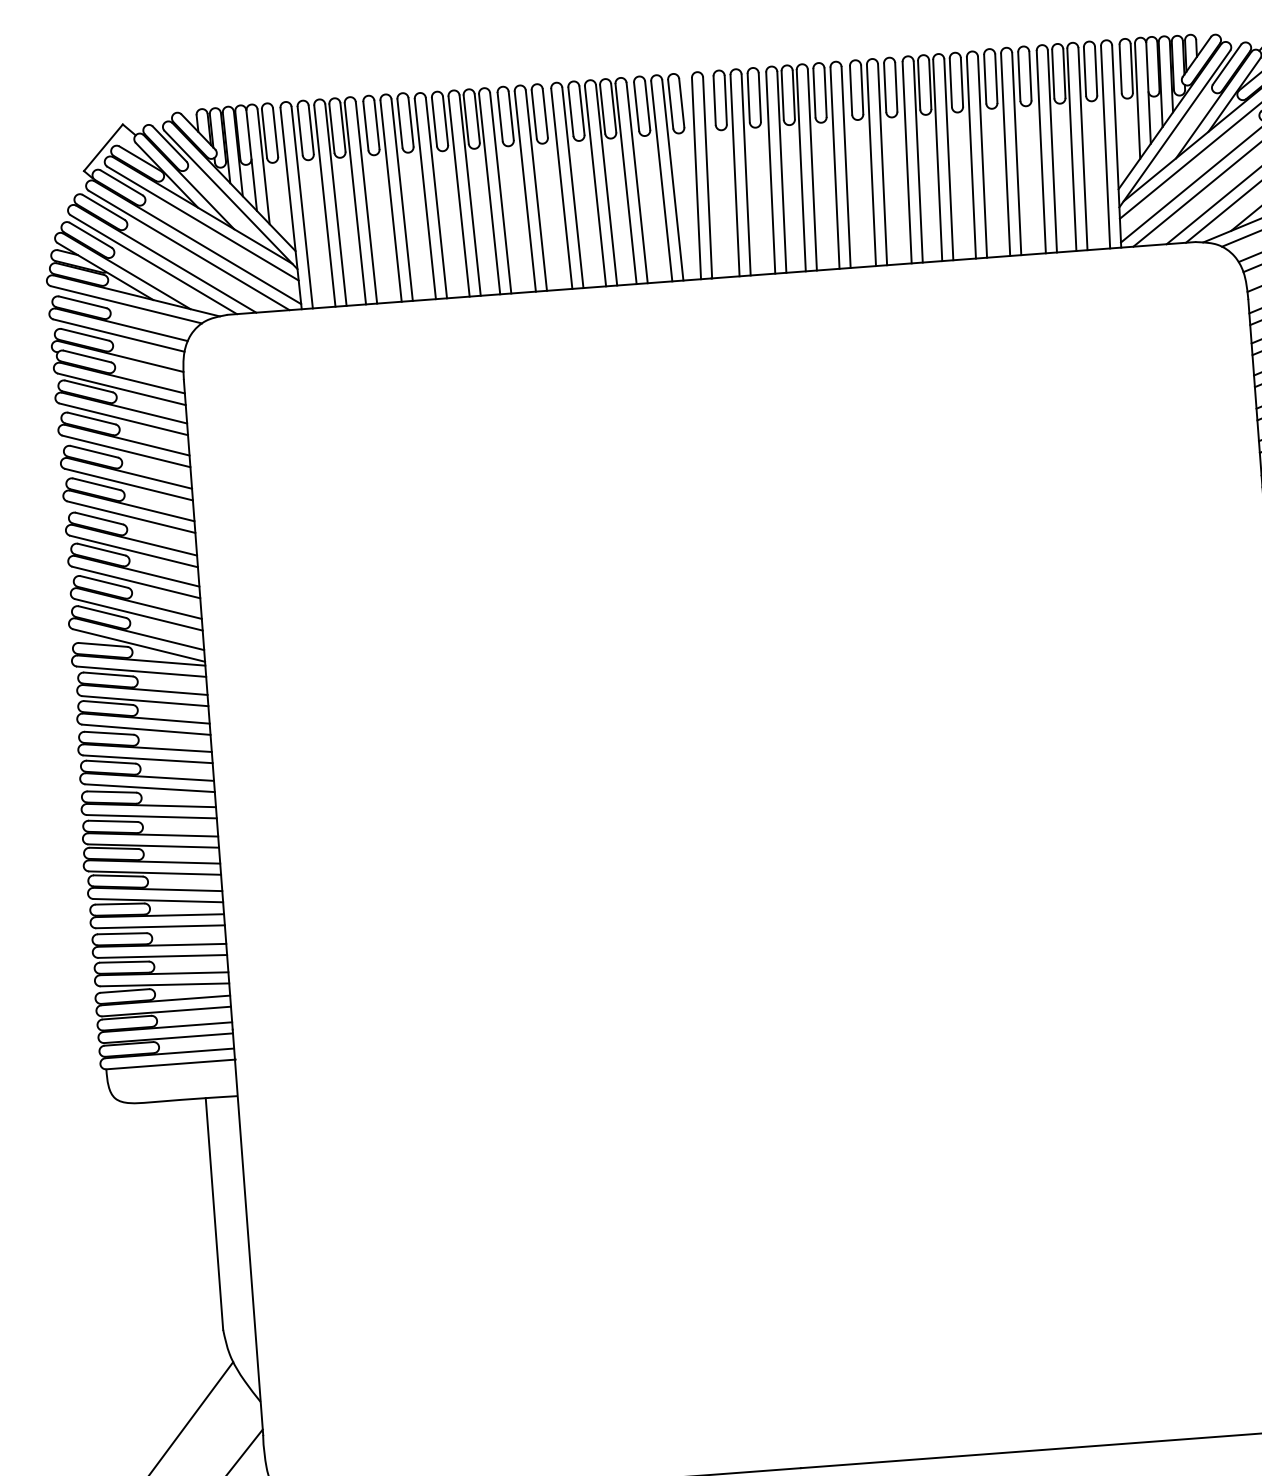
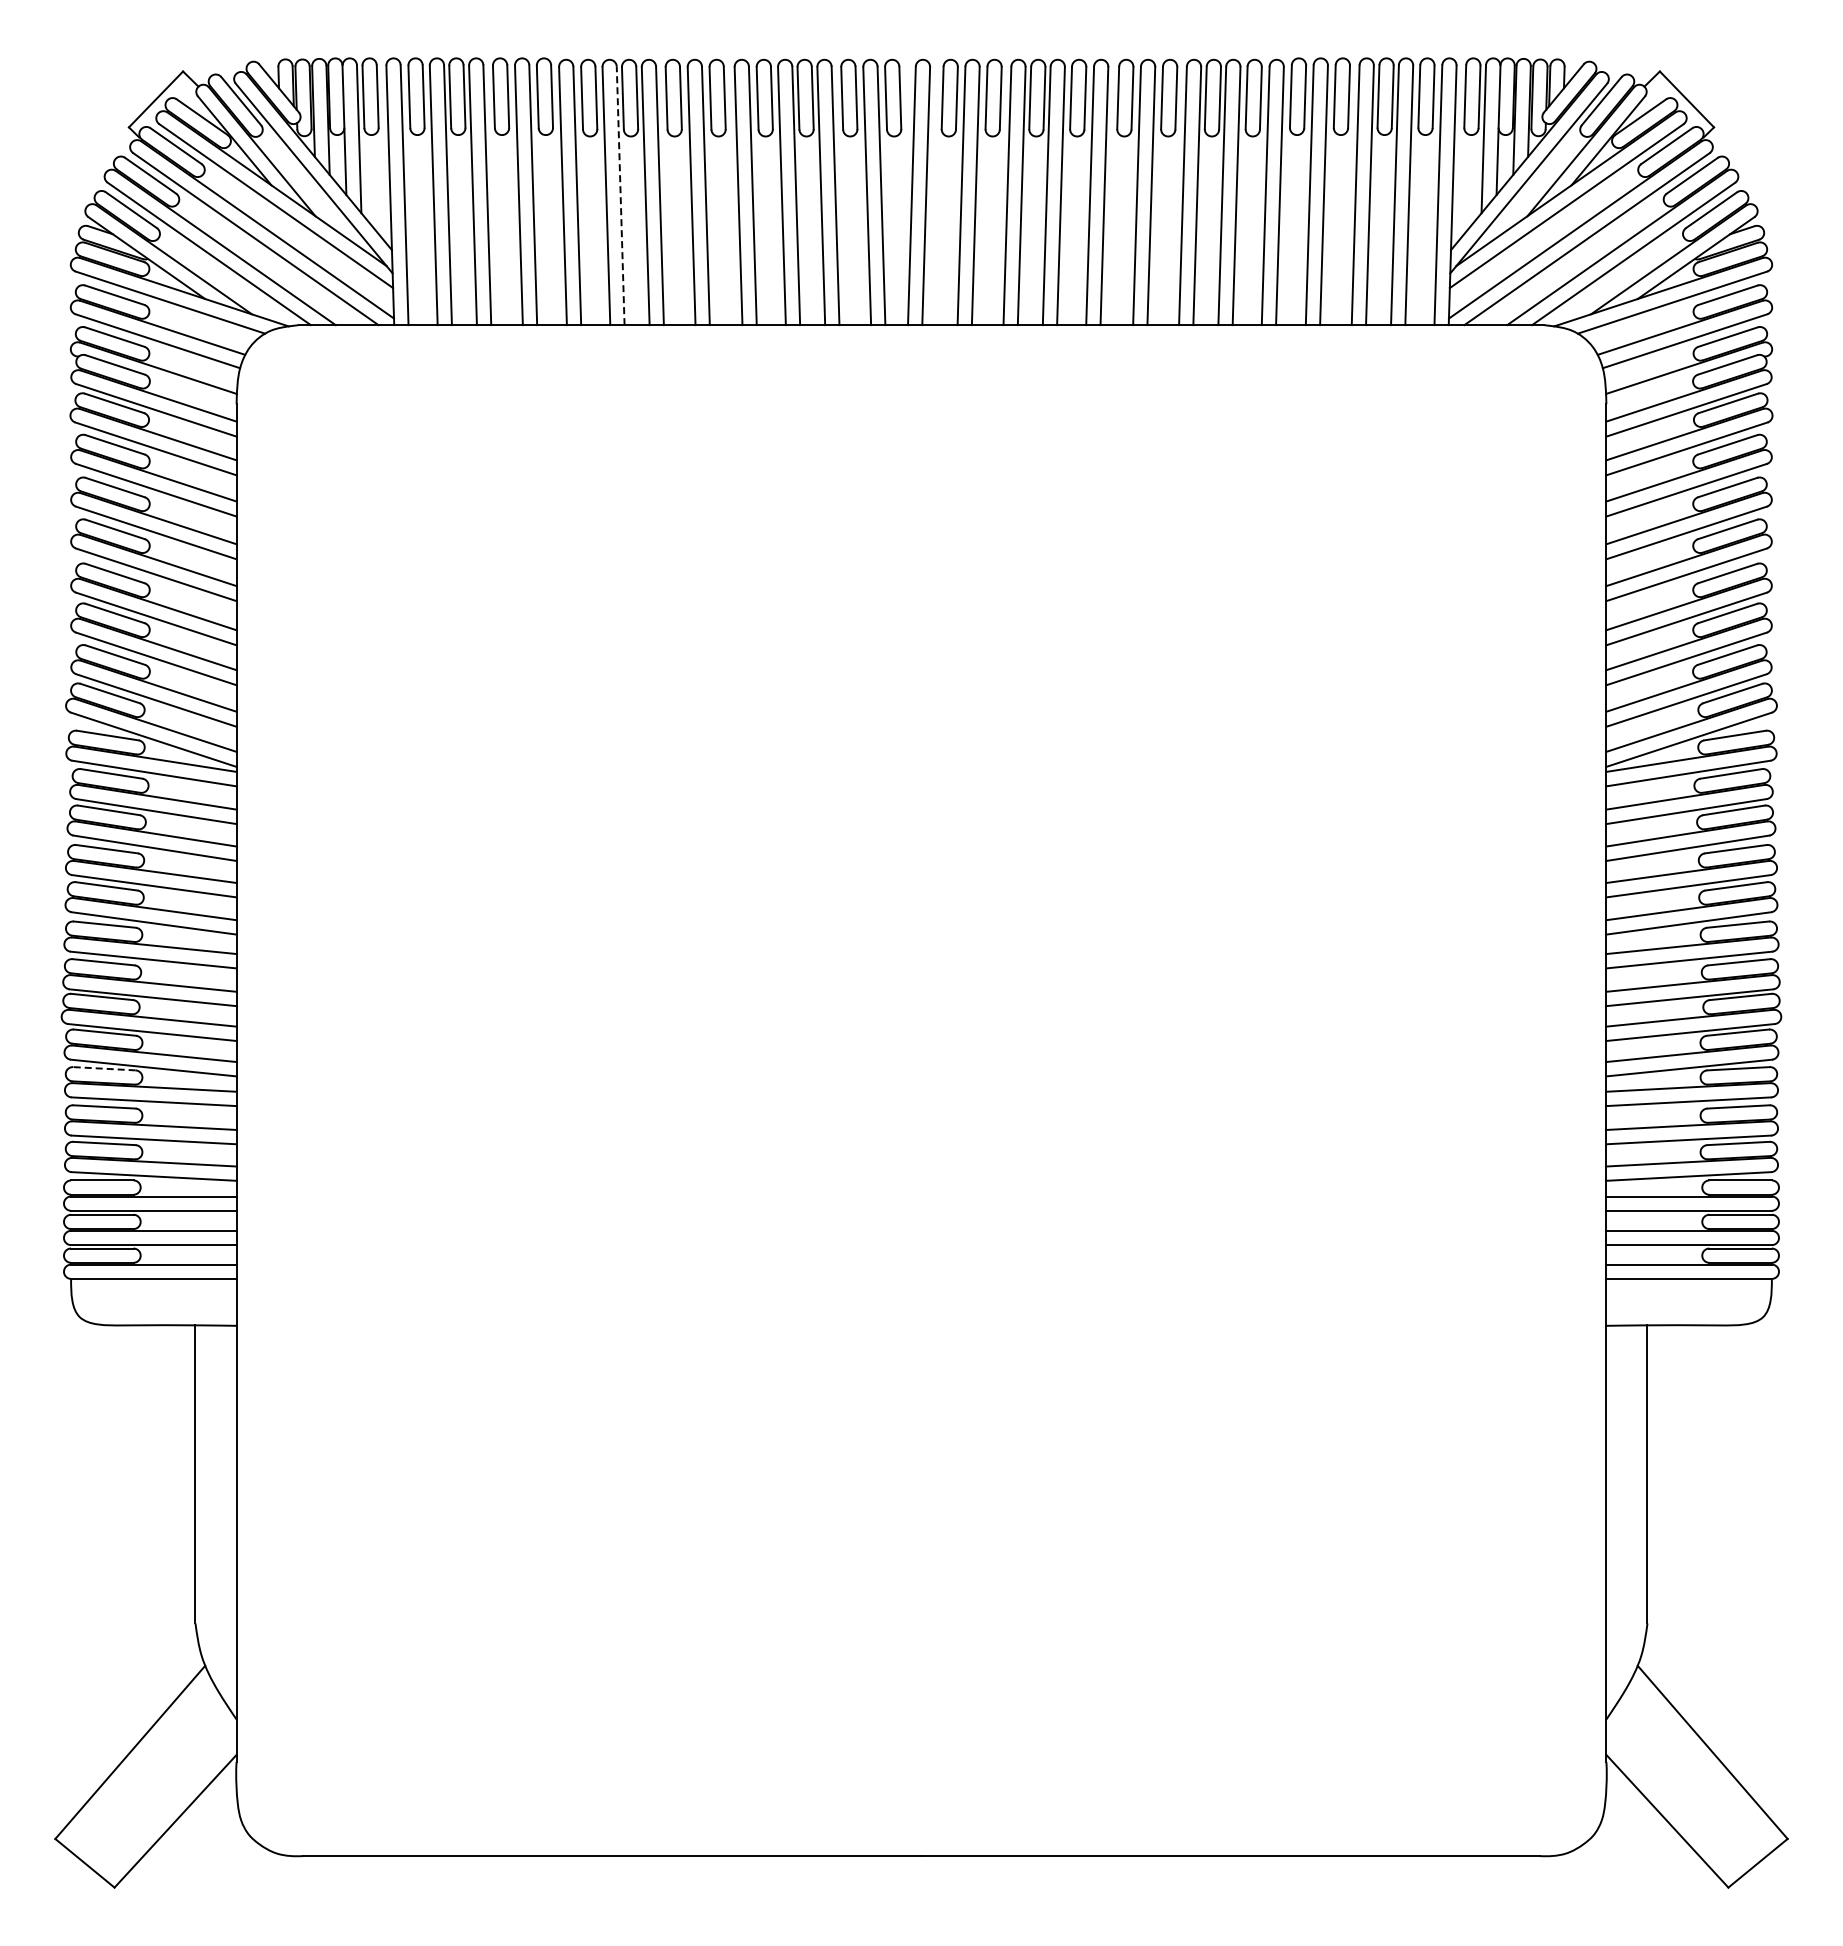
line: (470, 195) -> (620, 195), solid -> dashed
line: (119, 903) -> (103, 1068), solid -> dashed

